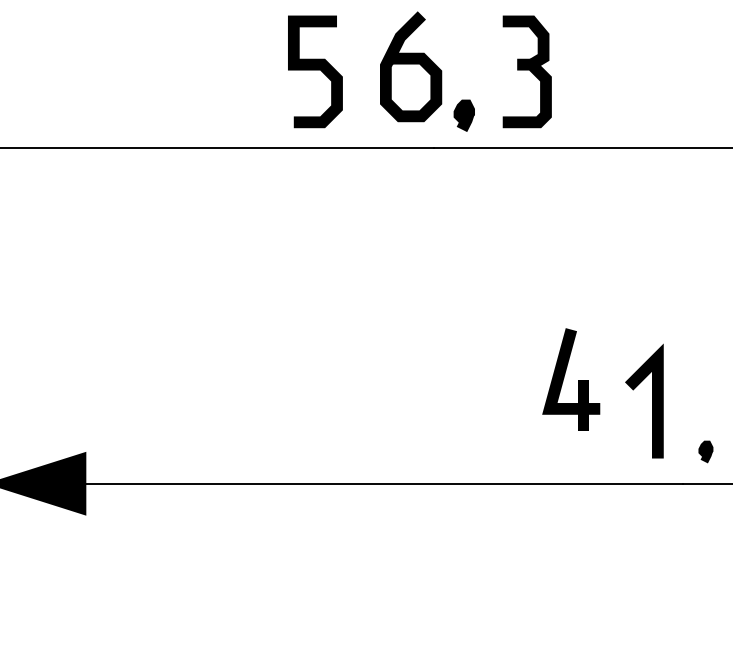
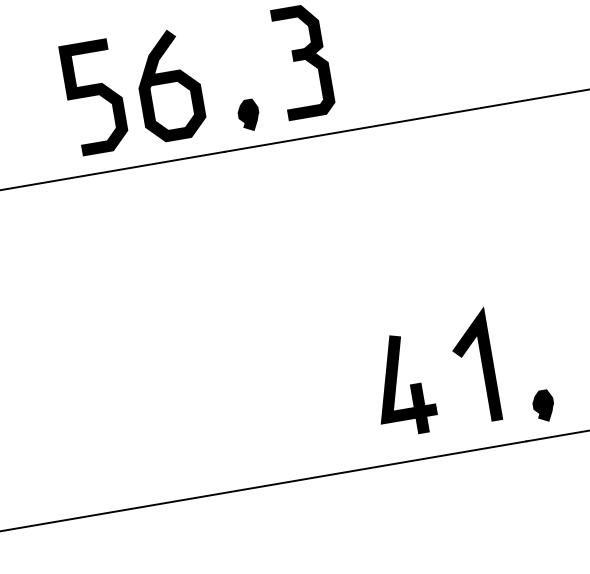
curve: (411, 64) -> (169, 83), moved
part: (564, 378) -> (396, 385), moved
part: (705, 451) -> (543, 405), size x1.43

